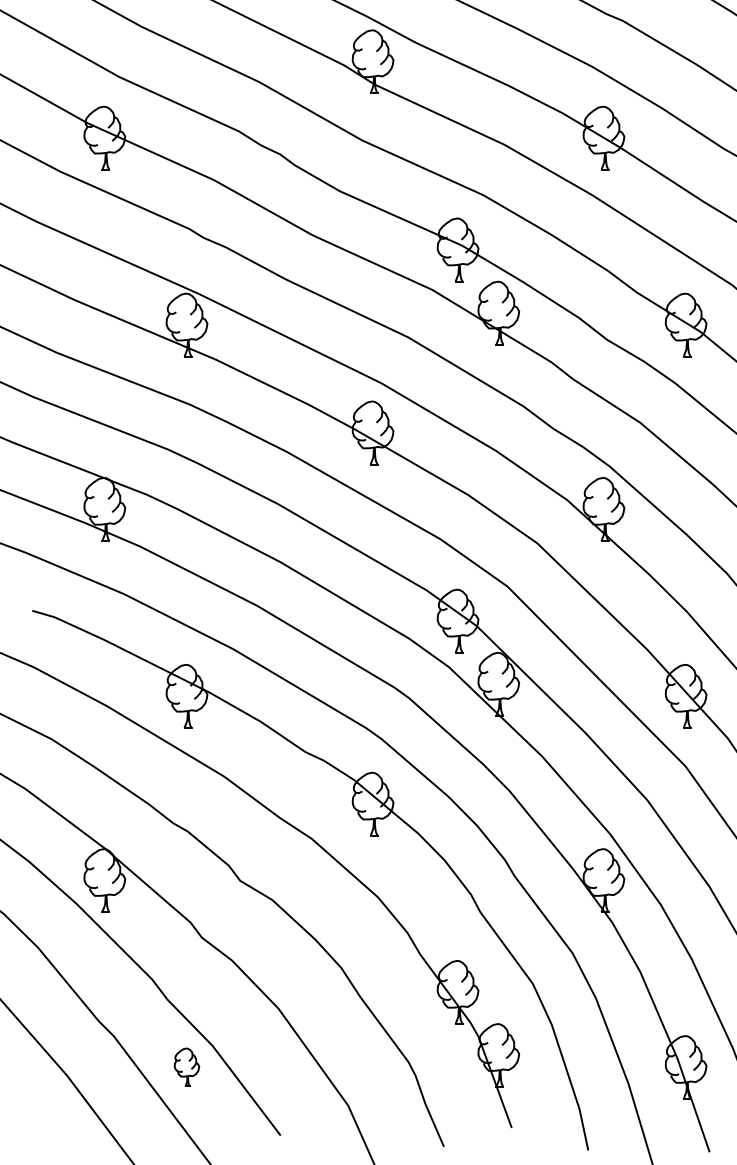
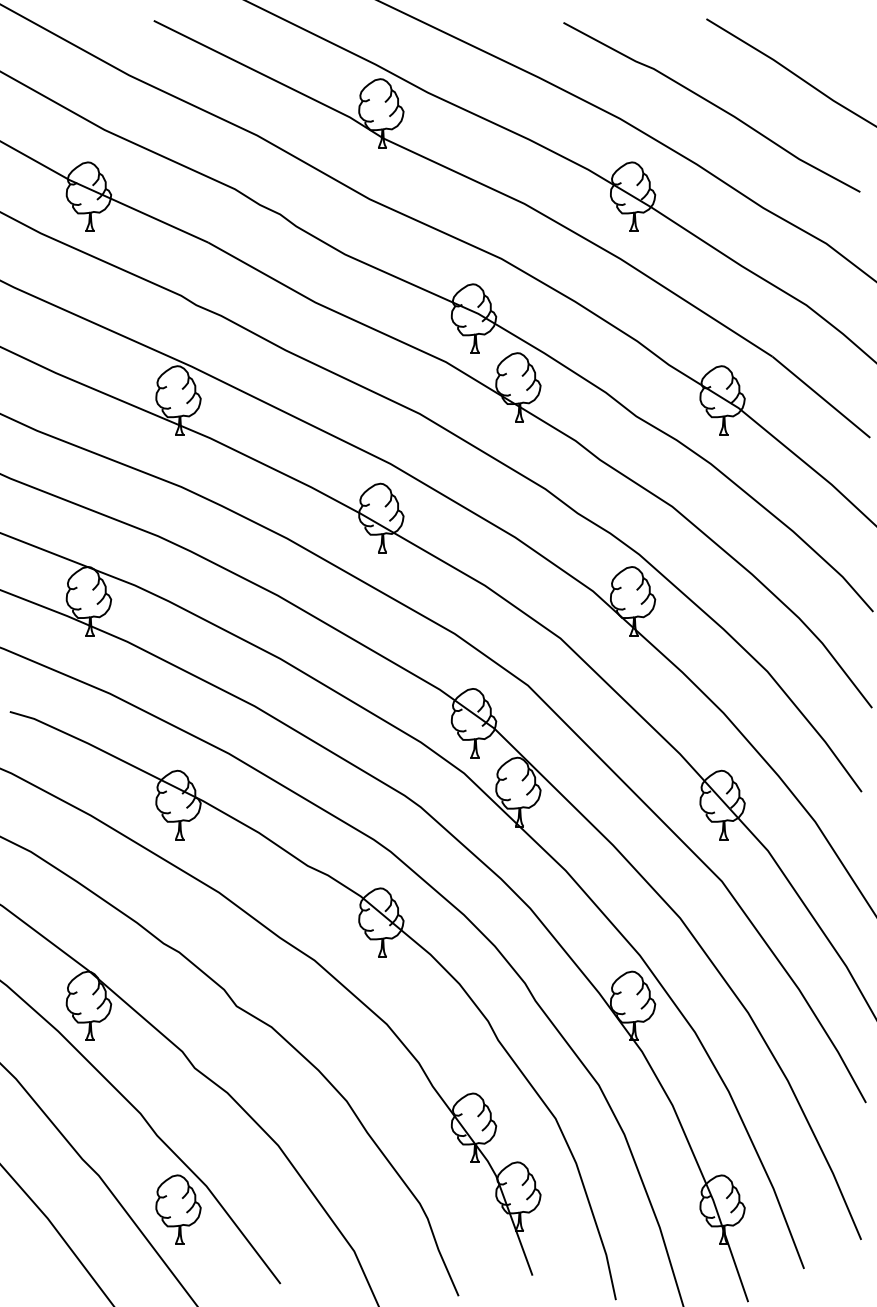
part: (186, 1067) -> (178, 1209), size x1.67

